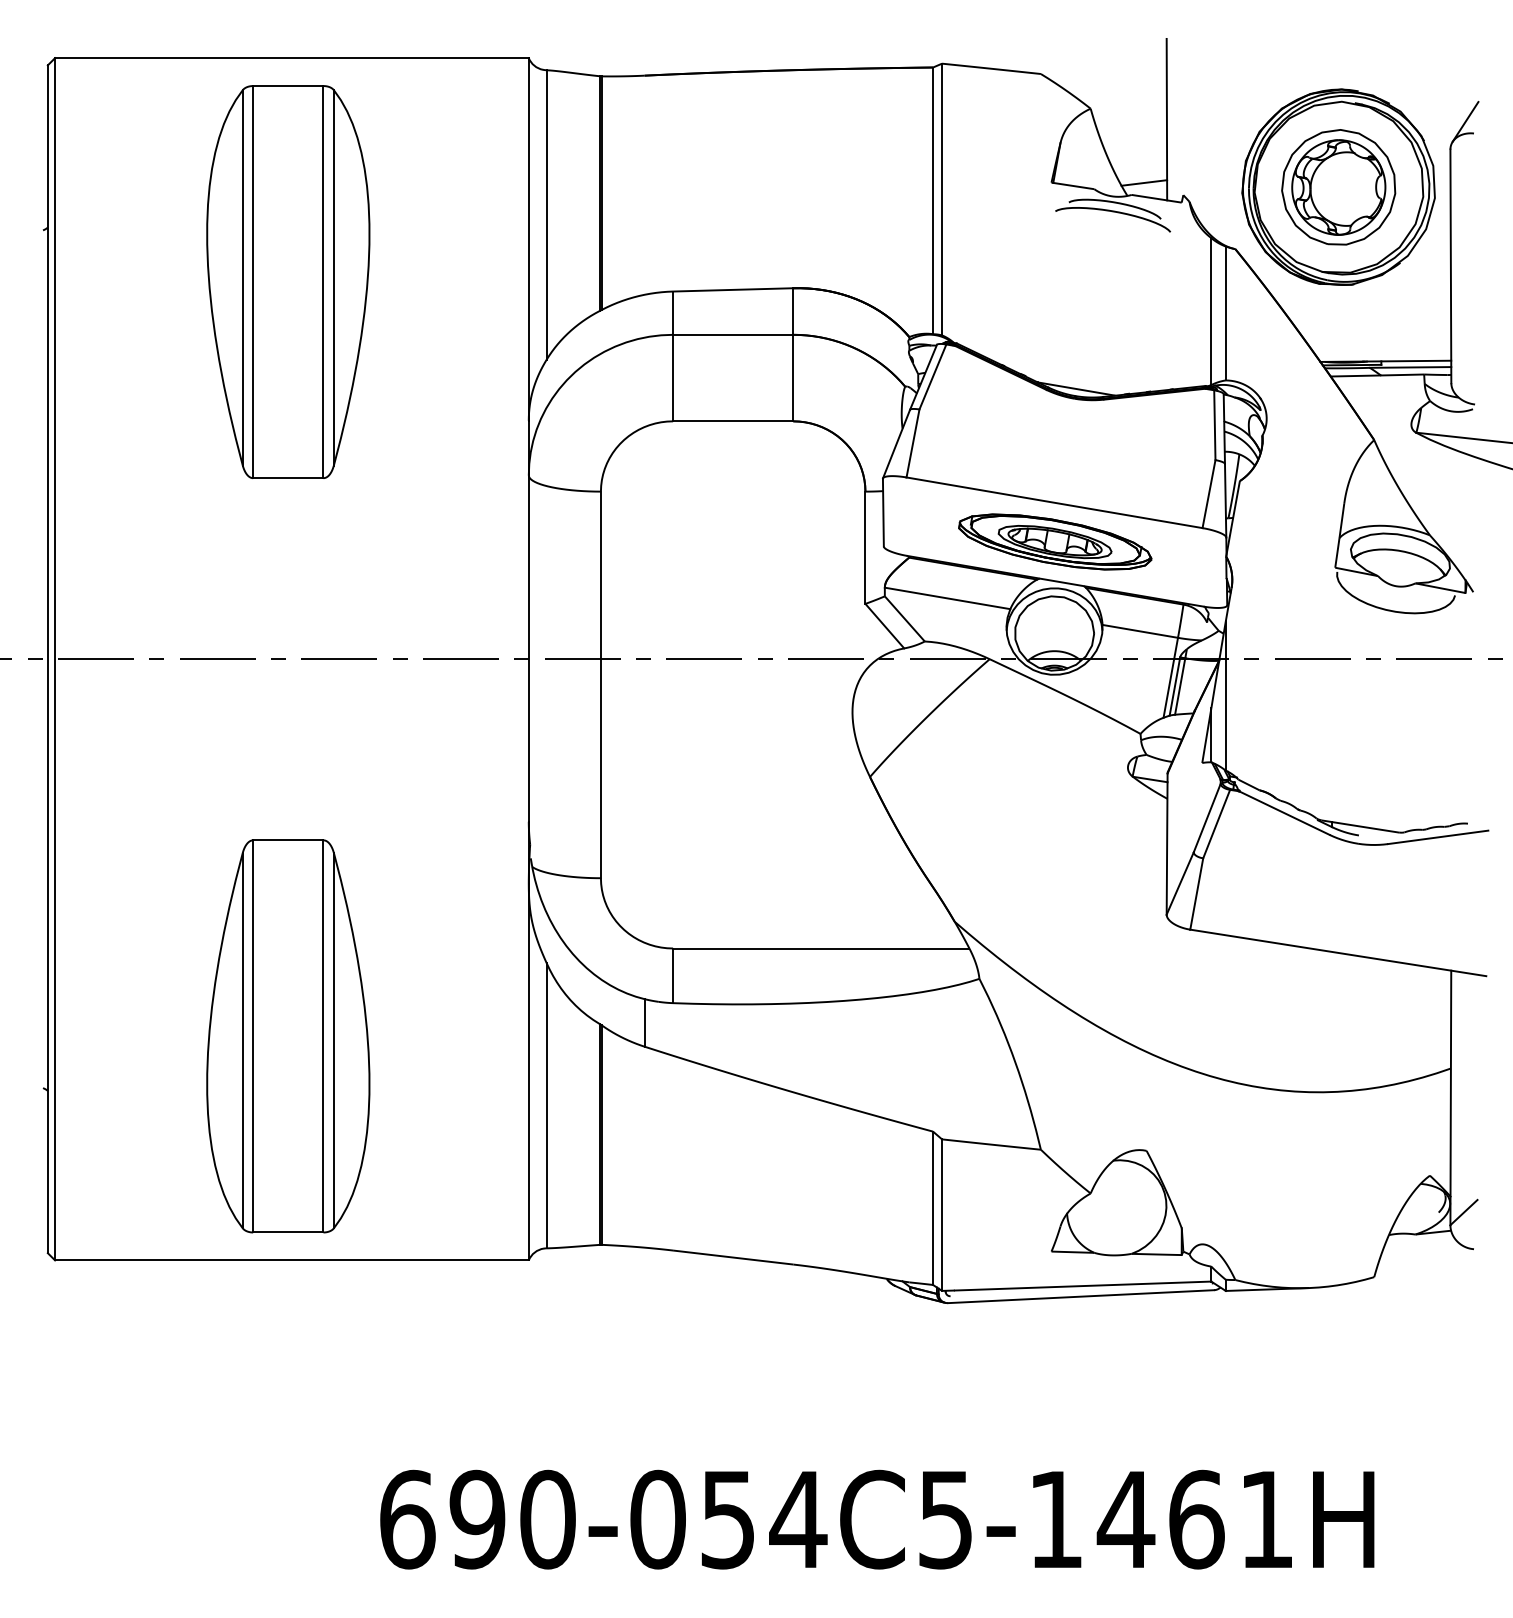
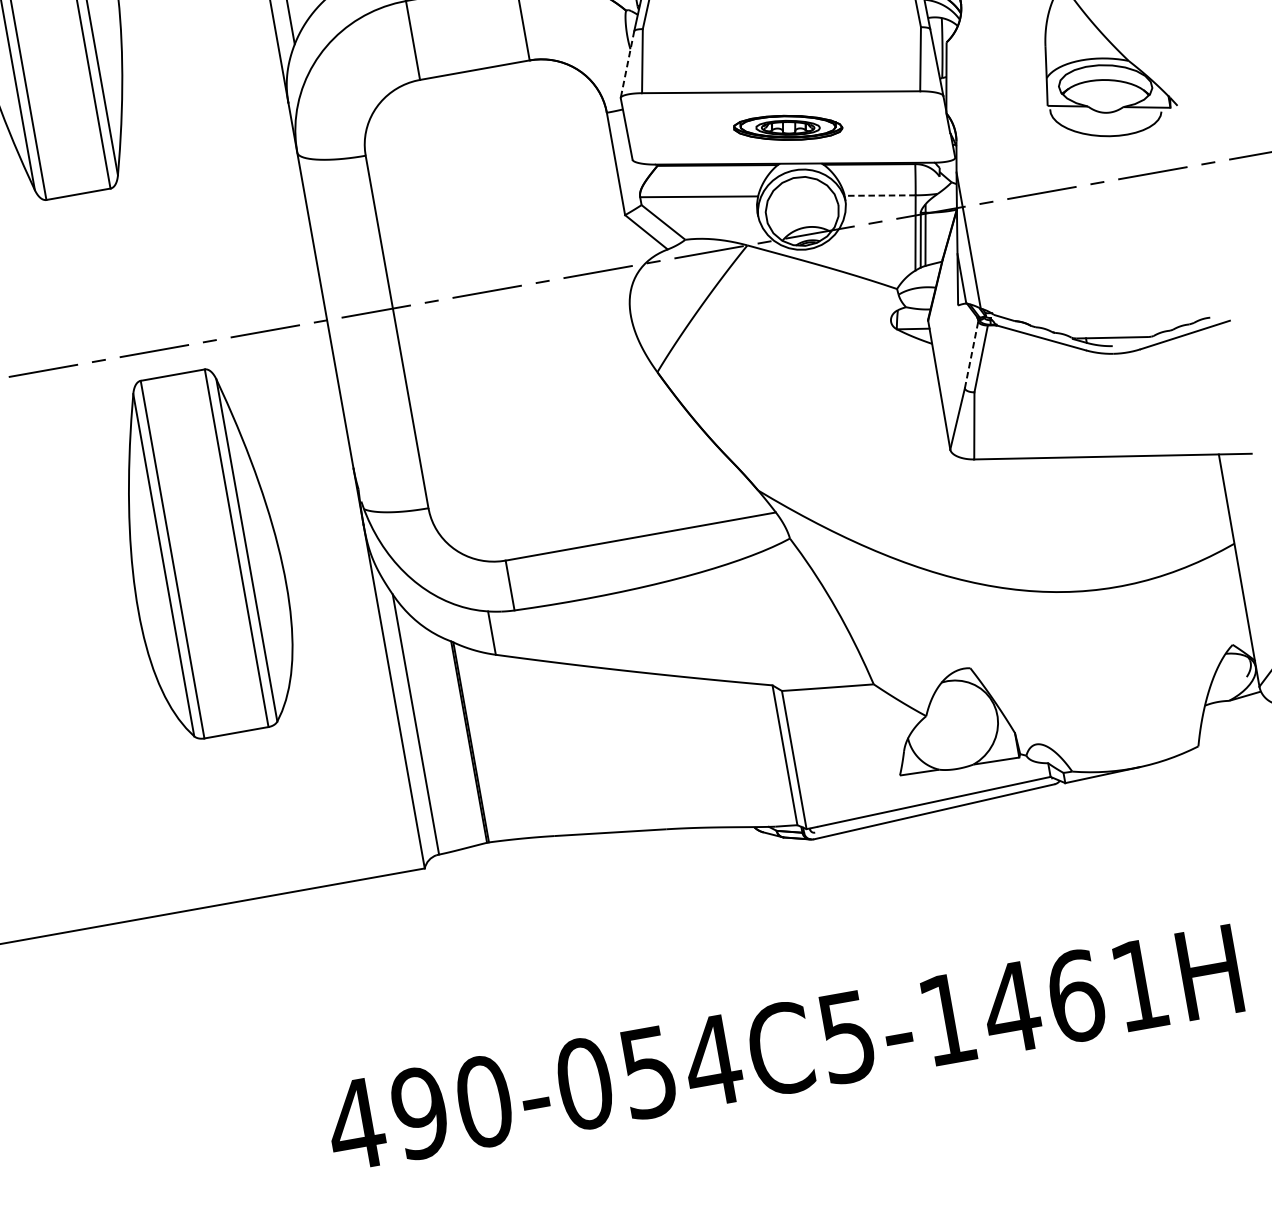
line: (896, 444) -> (627, 64), solid -> dashed
part: (1055, 541) -> (788, 127), size x0.6
line: (1139, 631) -> (879, 195), solid -> dashed
line: (1207, 818) -> (971, 355), solid -> dashed
part: (288, 1036) -> (204, 554), moved
text: (406, 1519) -> (355, 1124), 690-054C5-1461H -> 490-054C5-1461H

